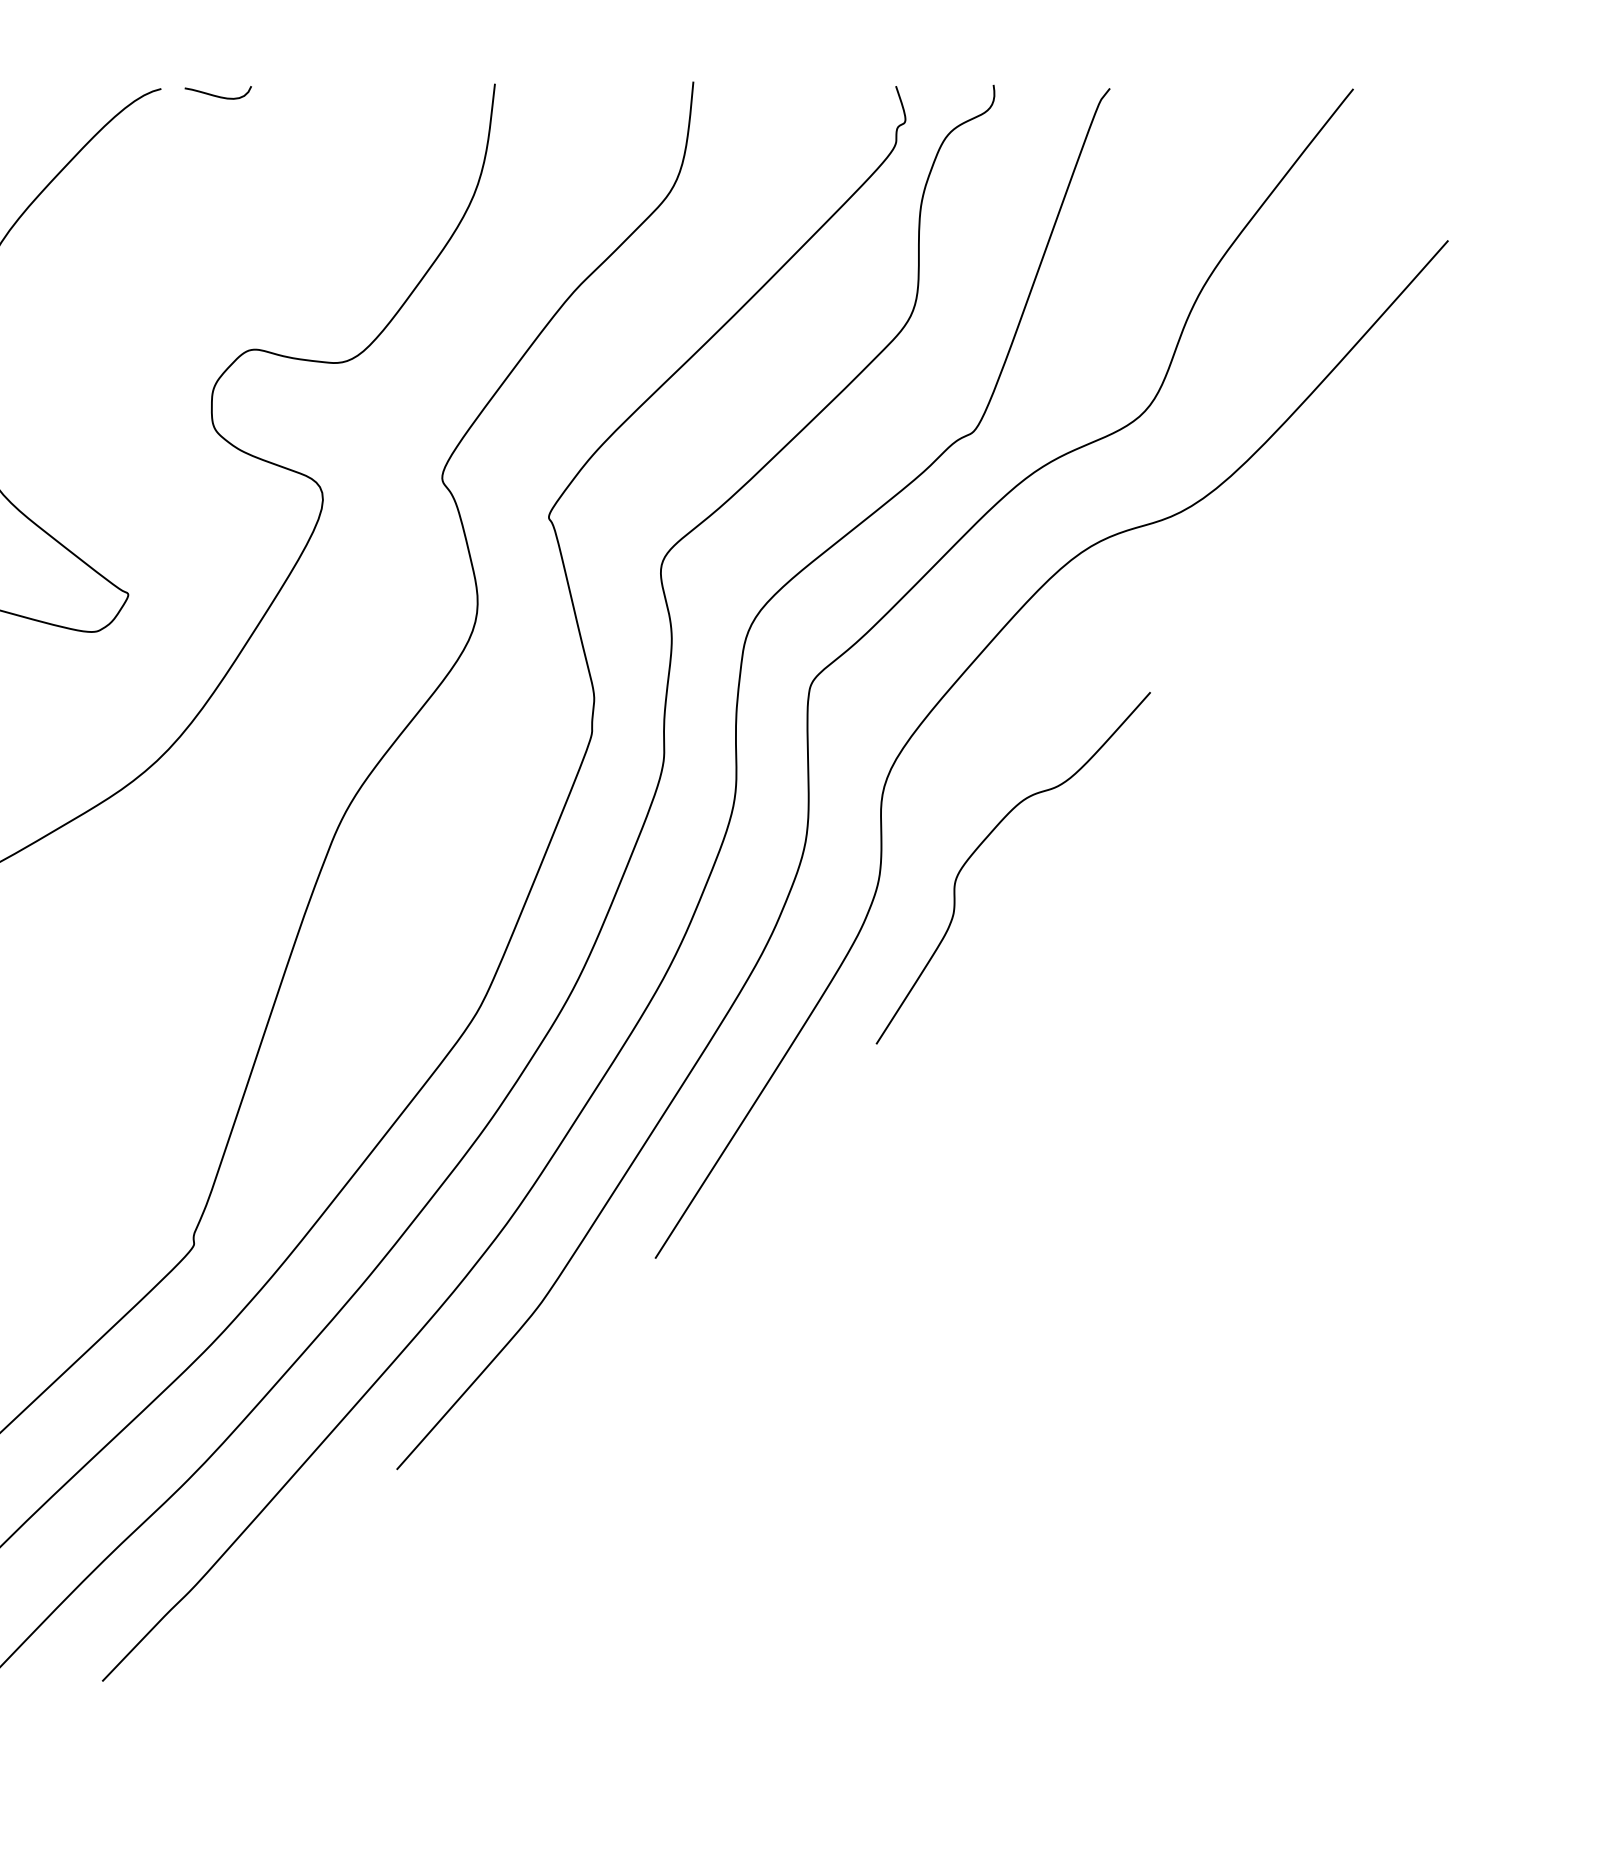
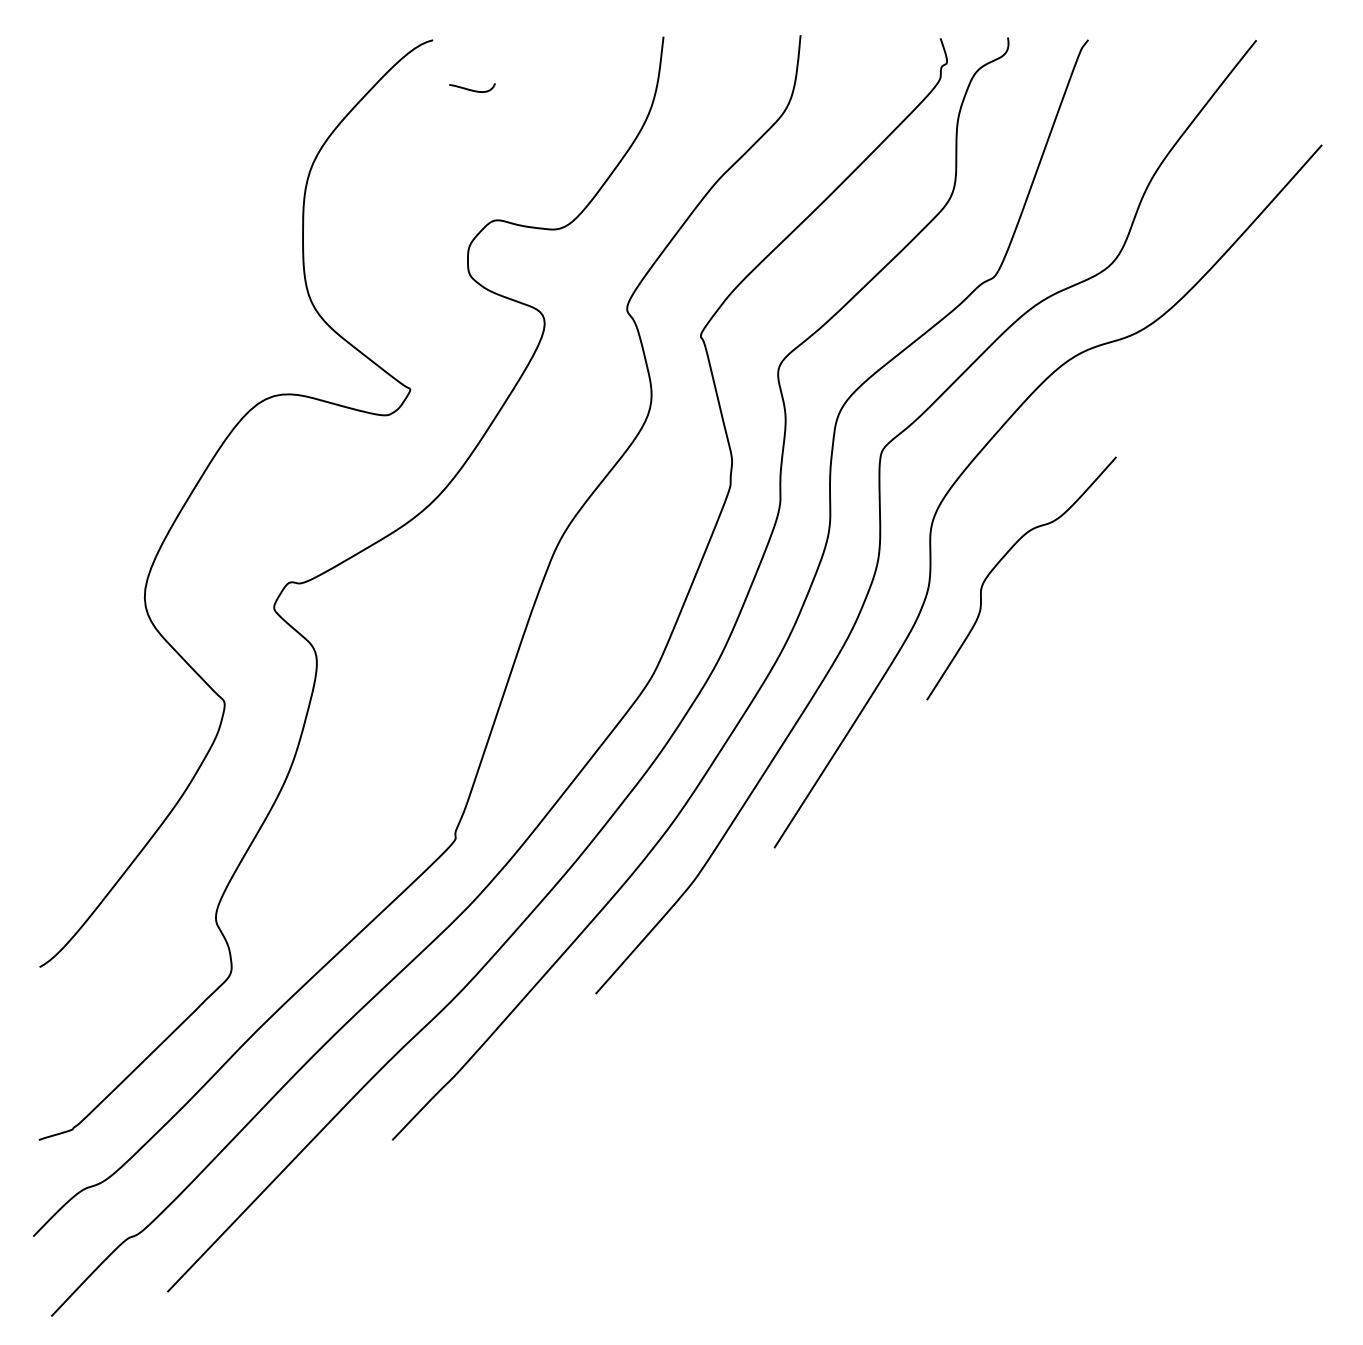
curve: (218, 95) -> (472, 89), moved

